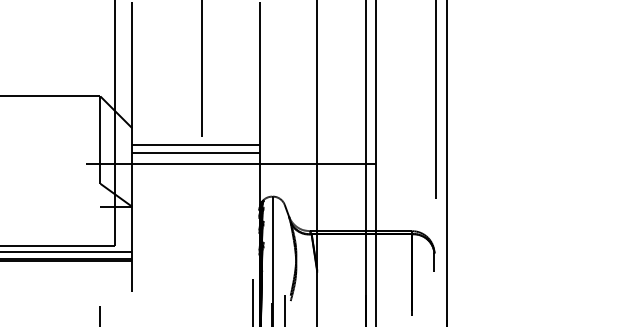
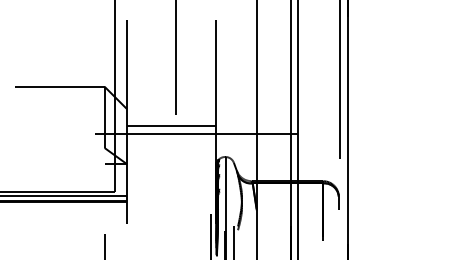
line: (195, 144) -> (171, 120), removed

